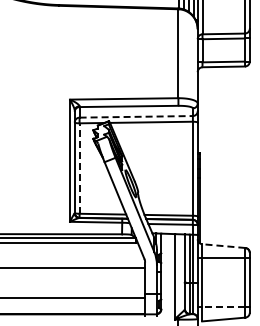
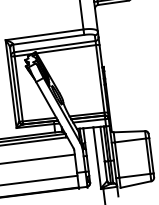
line: (136, 116) -> (55, 46), dashed -> solid
line: (79, 168) -> (18, 88), dashed -> solid
line: (223, 246) -> (129, 132), dashed -> solid
line: (223, 307) -> (134, 175), dashed -> solid

